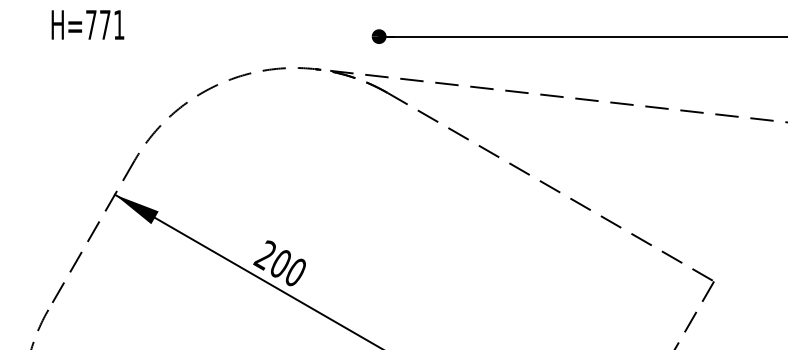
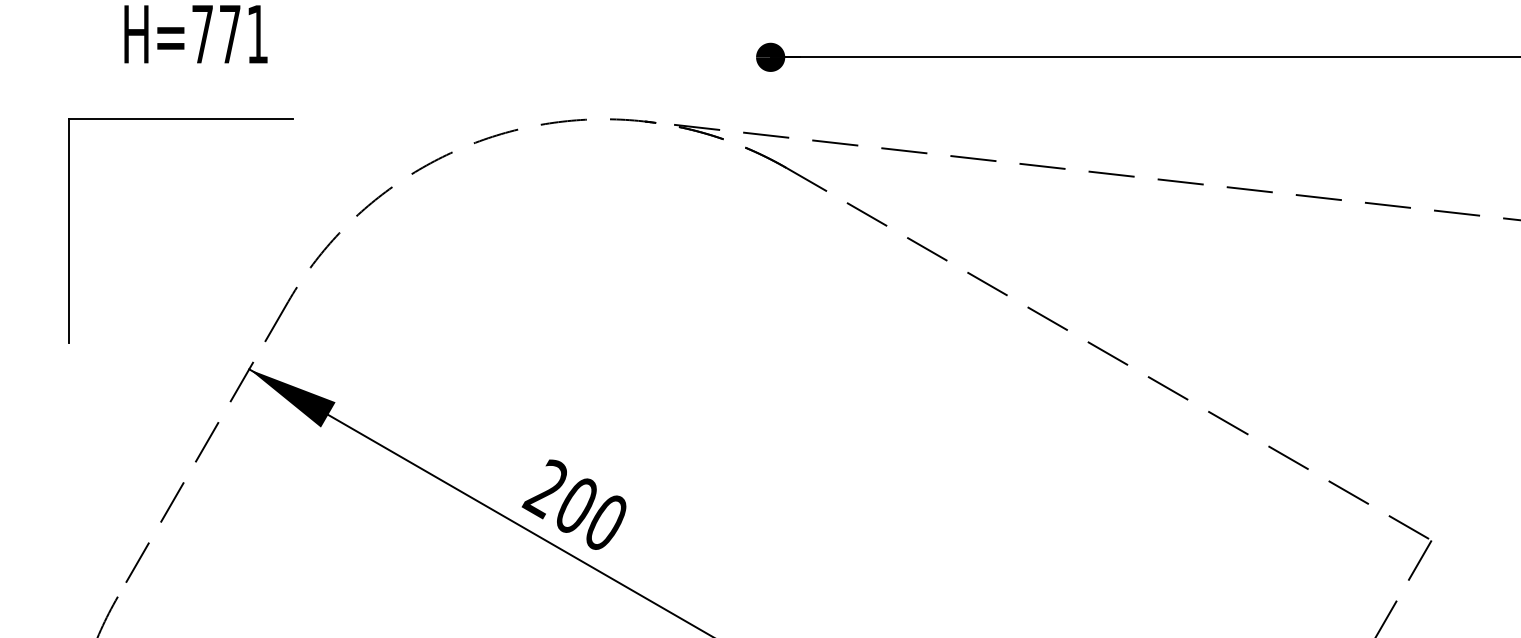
part: (80, 68) -> (181, 120), added

